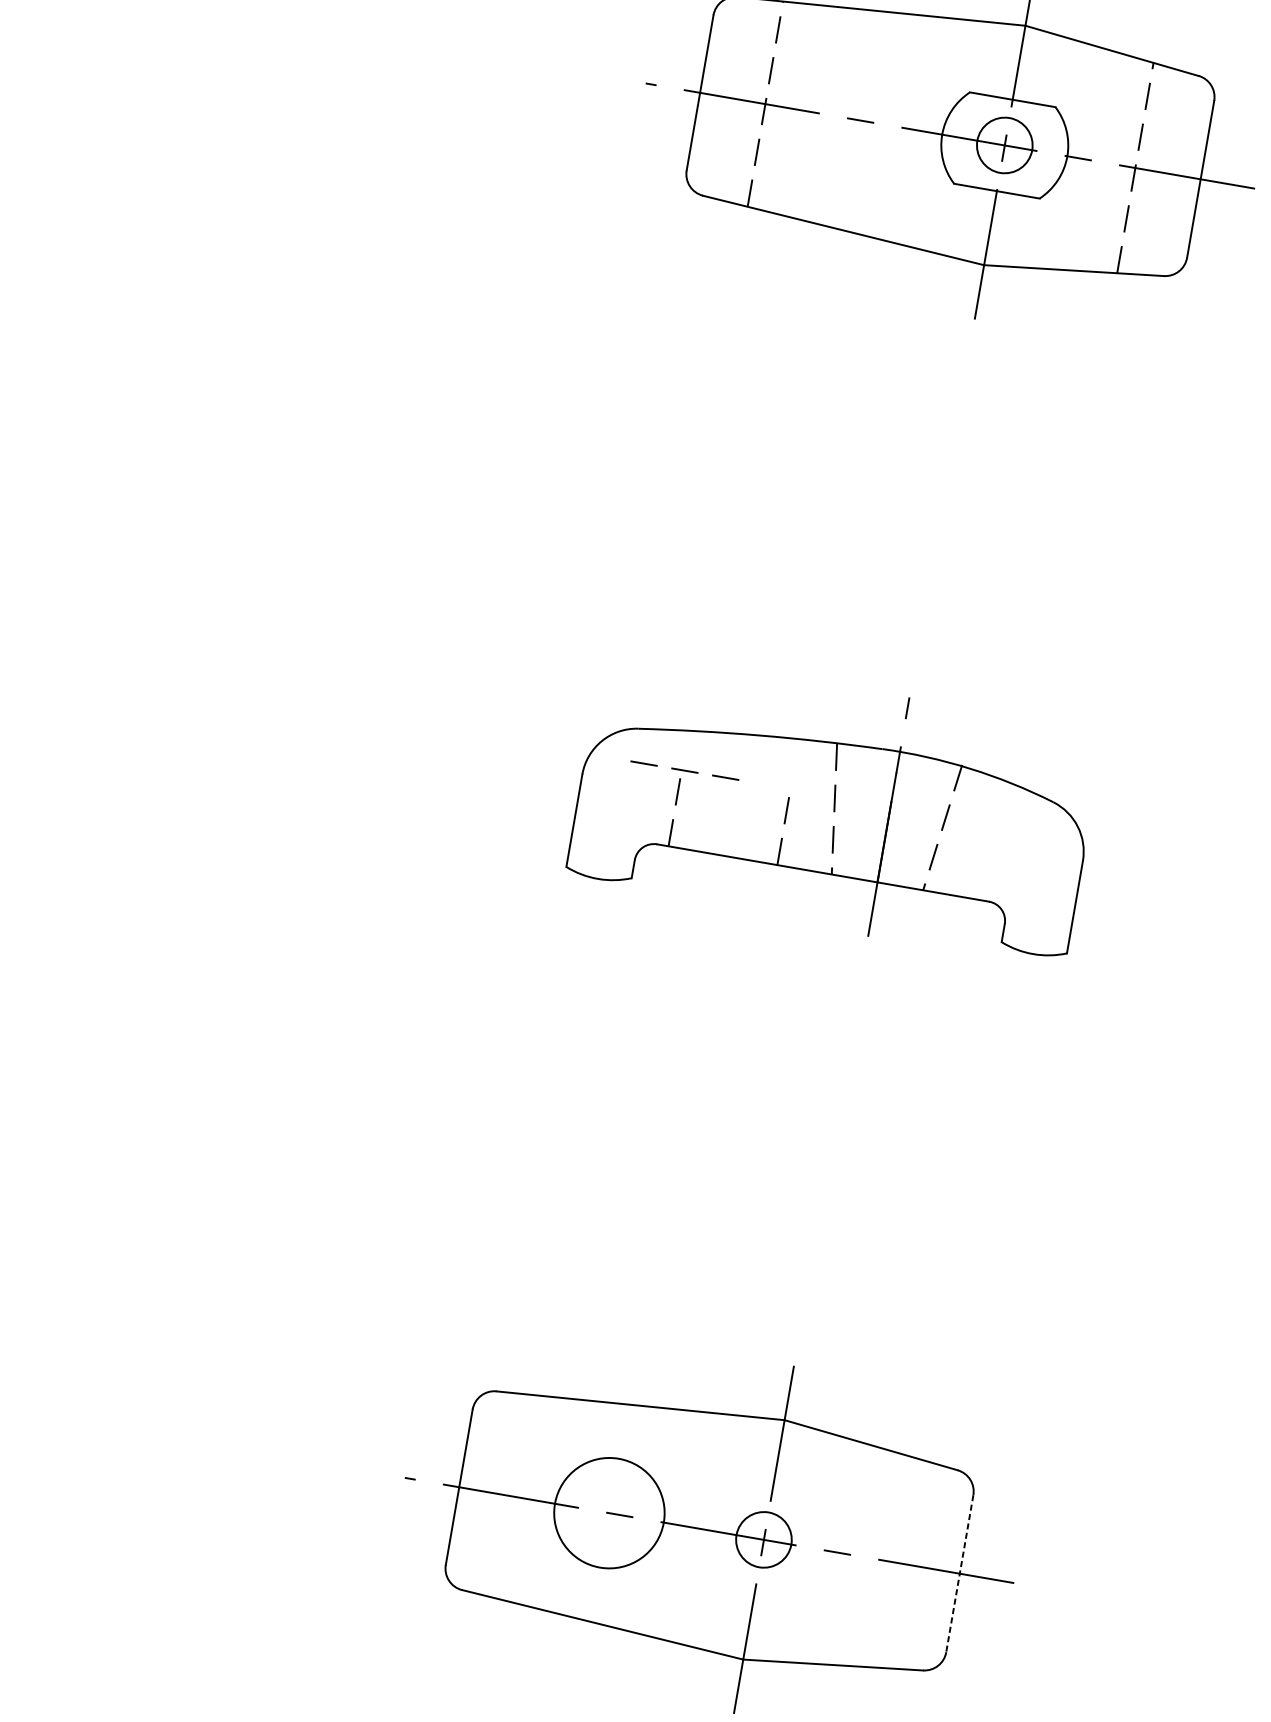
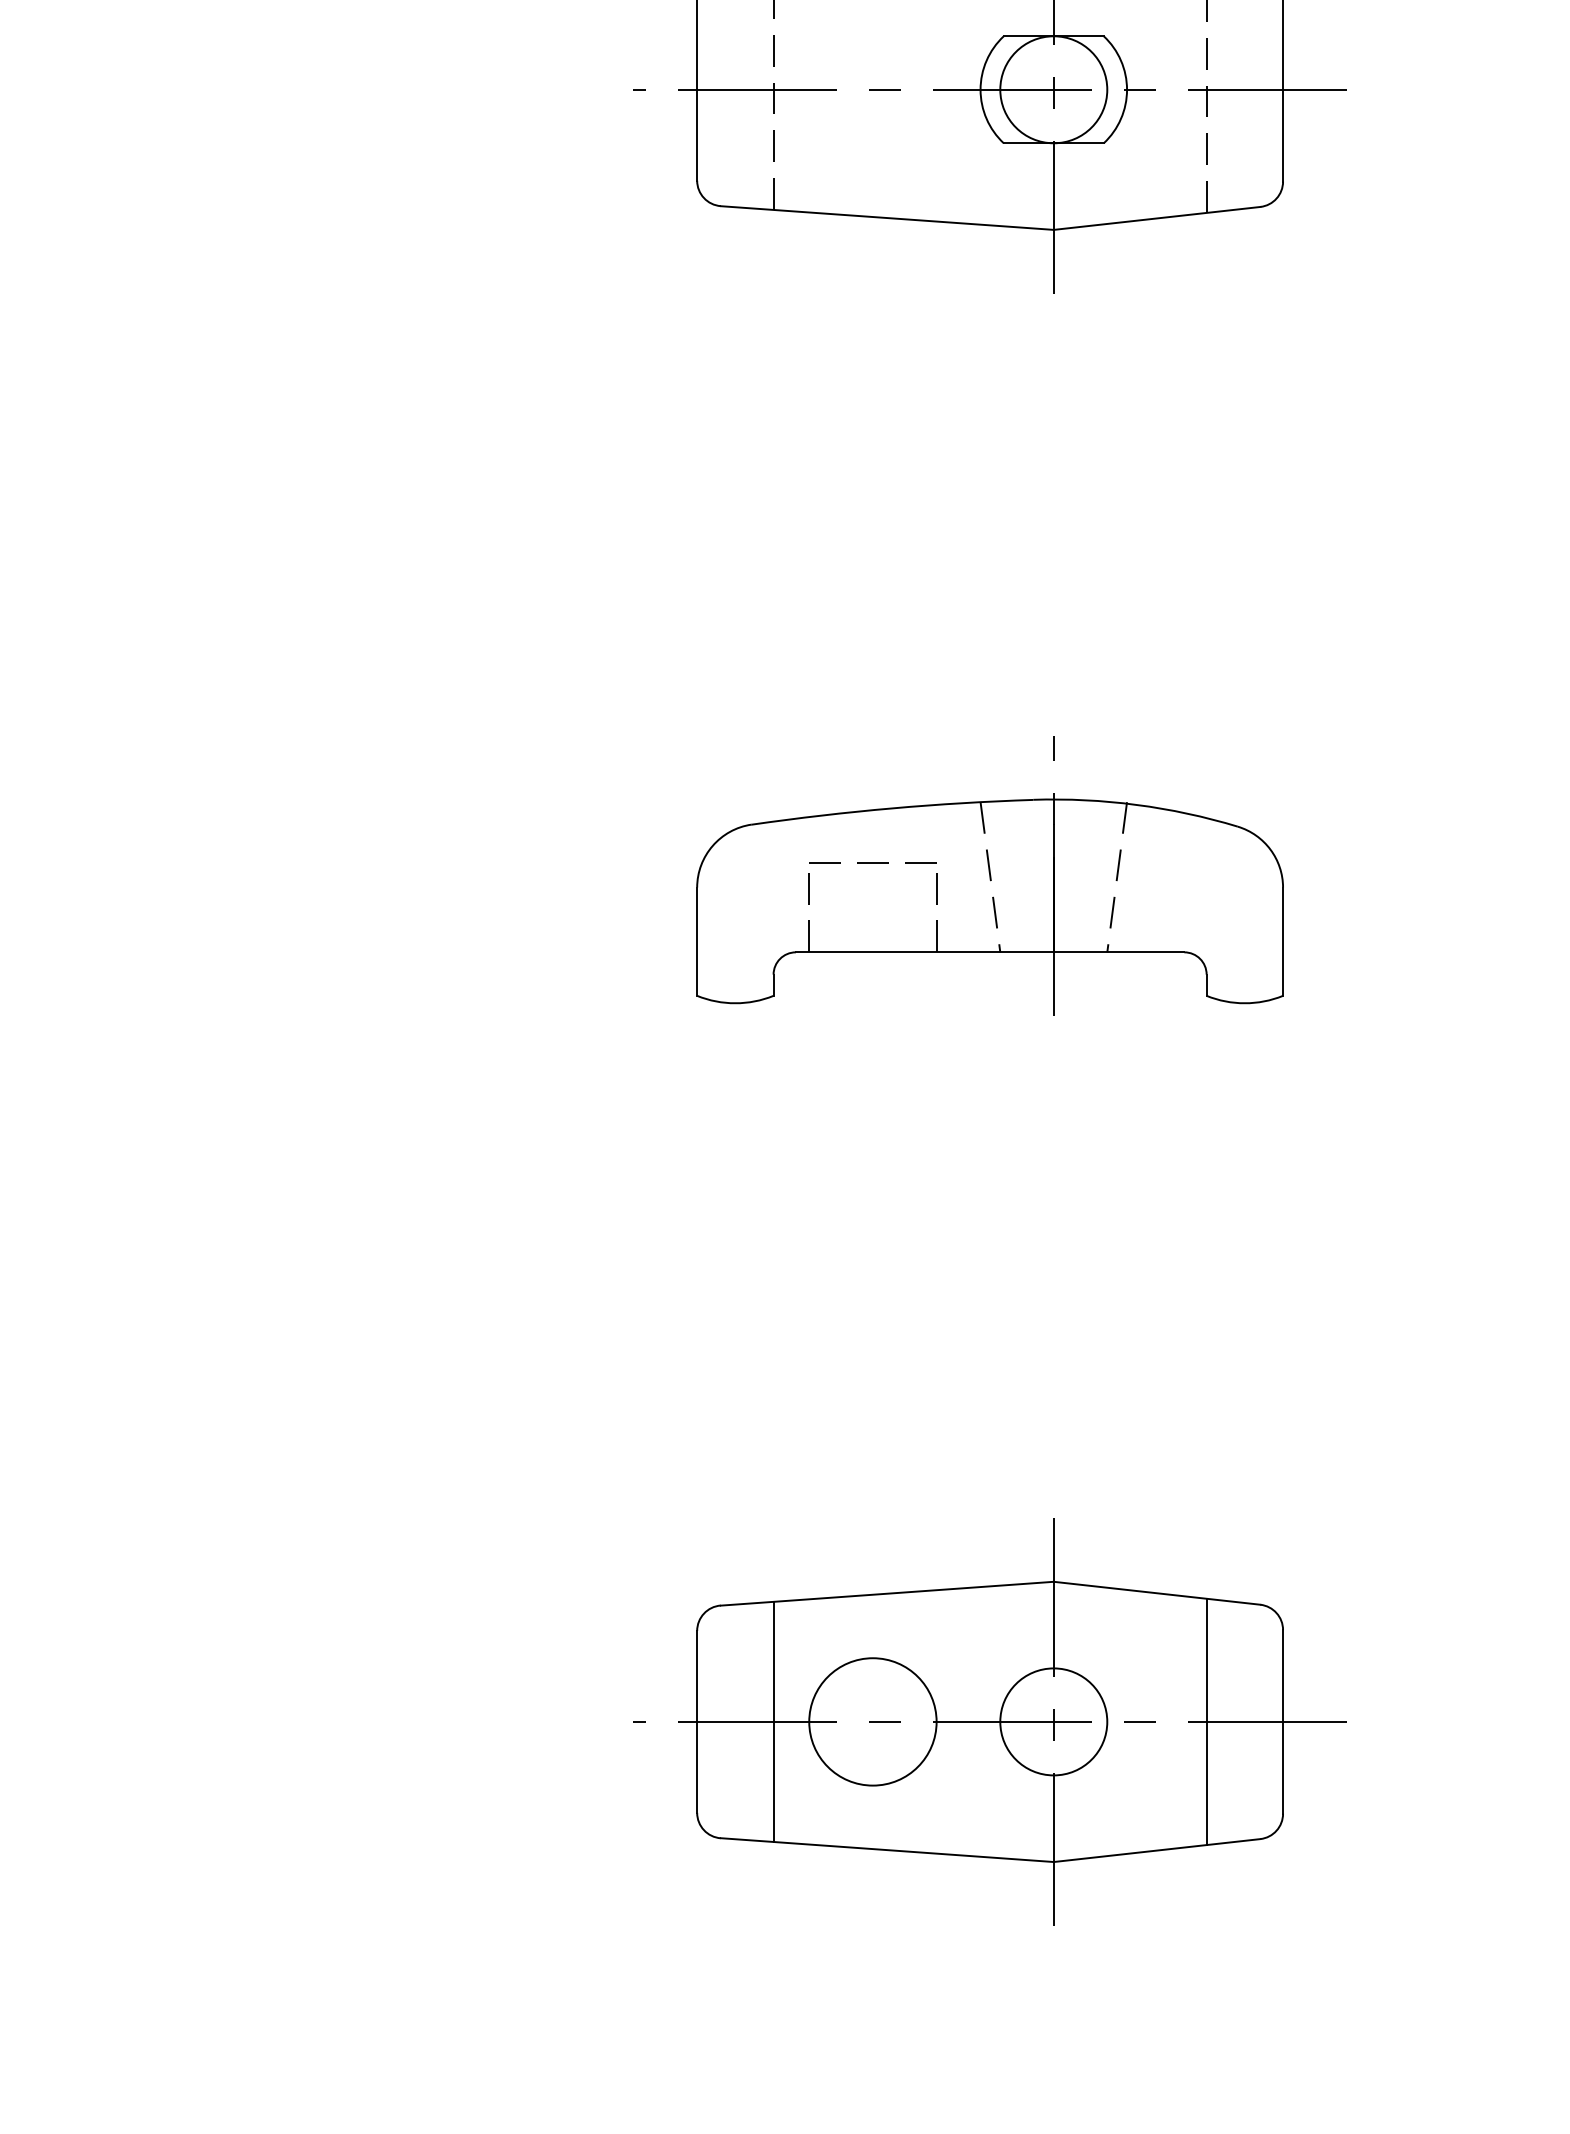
circle: (1004, 145) -> (1053, 89), size x1.67
line: (684, 770) -> (872, 862), moved
line: (524, 1498) -> (773, 1721), added
circle: (763, 1539) -> (1053, 1721), size x1.67
line: (894, 1562) -> (1206, 1721), added
line: (960, 1573) -> (1283, 1721), dashed -> solid

